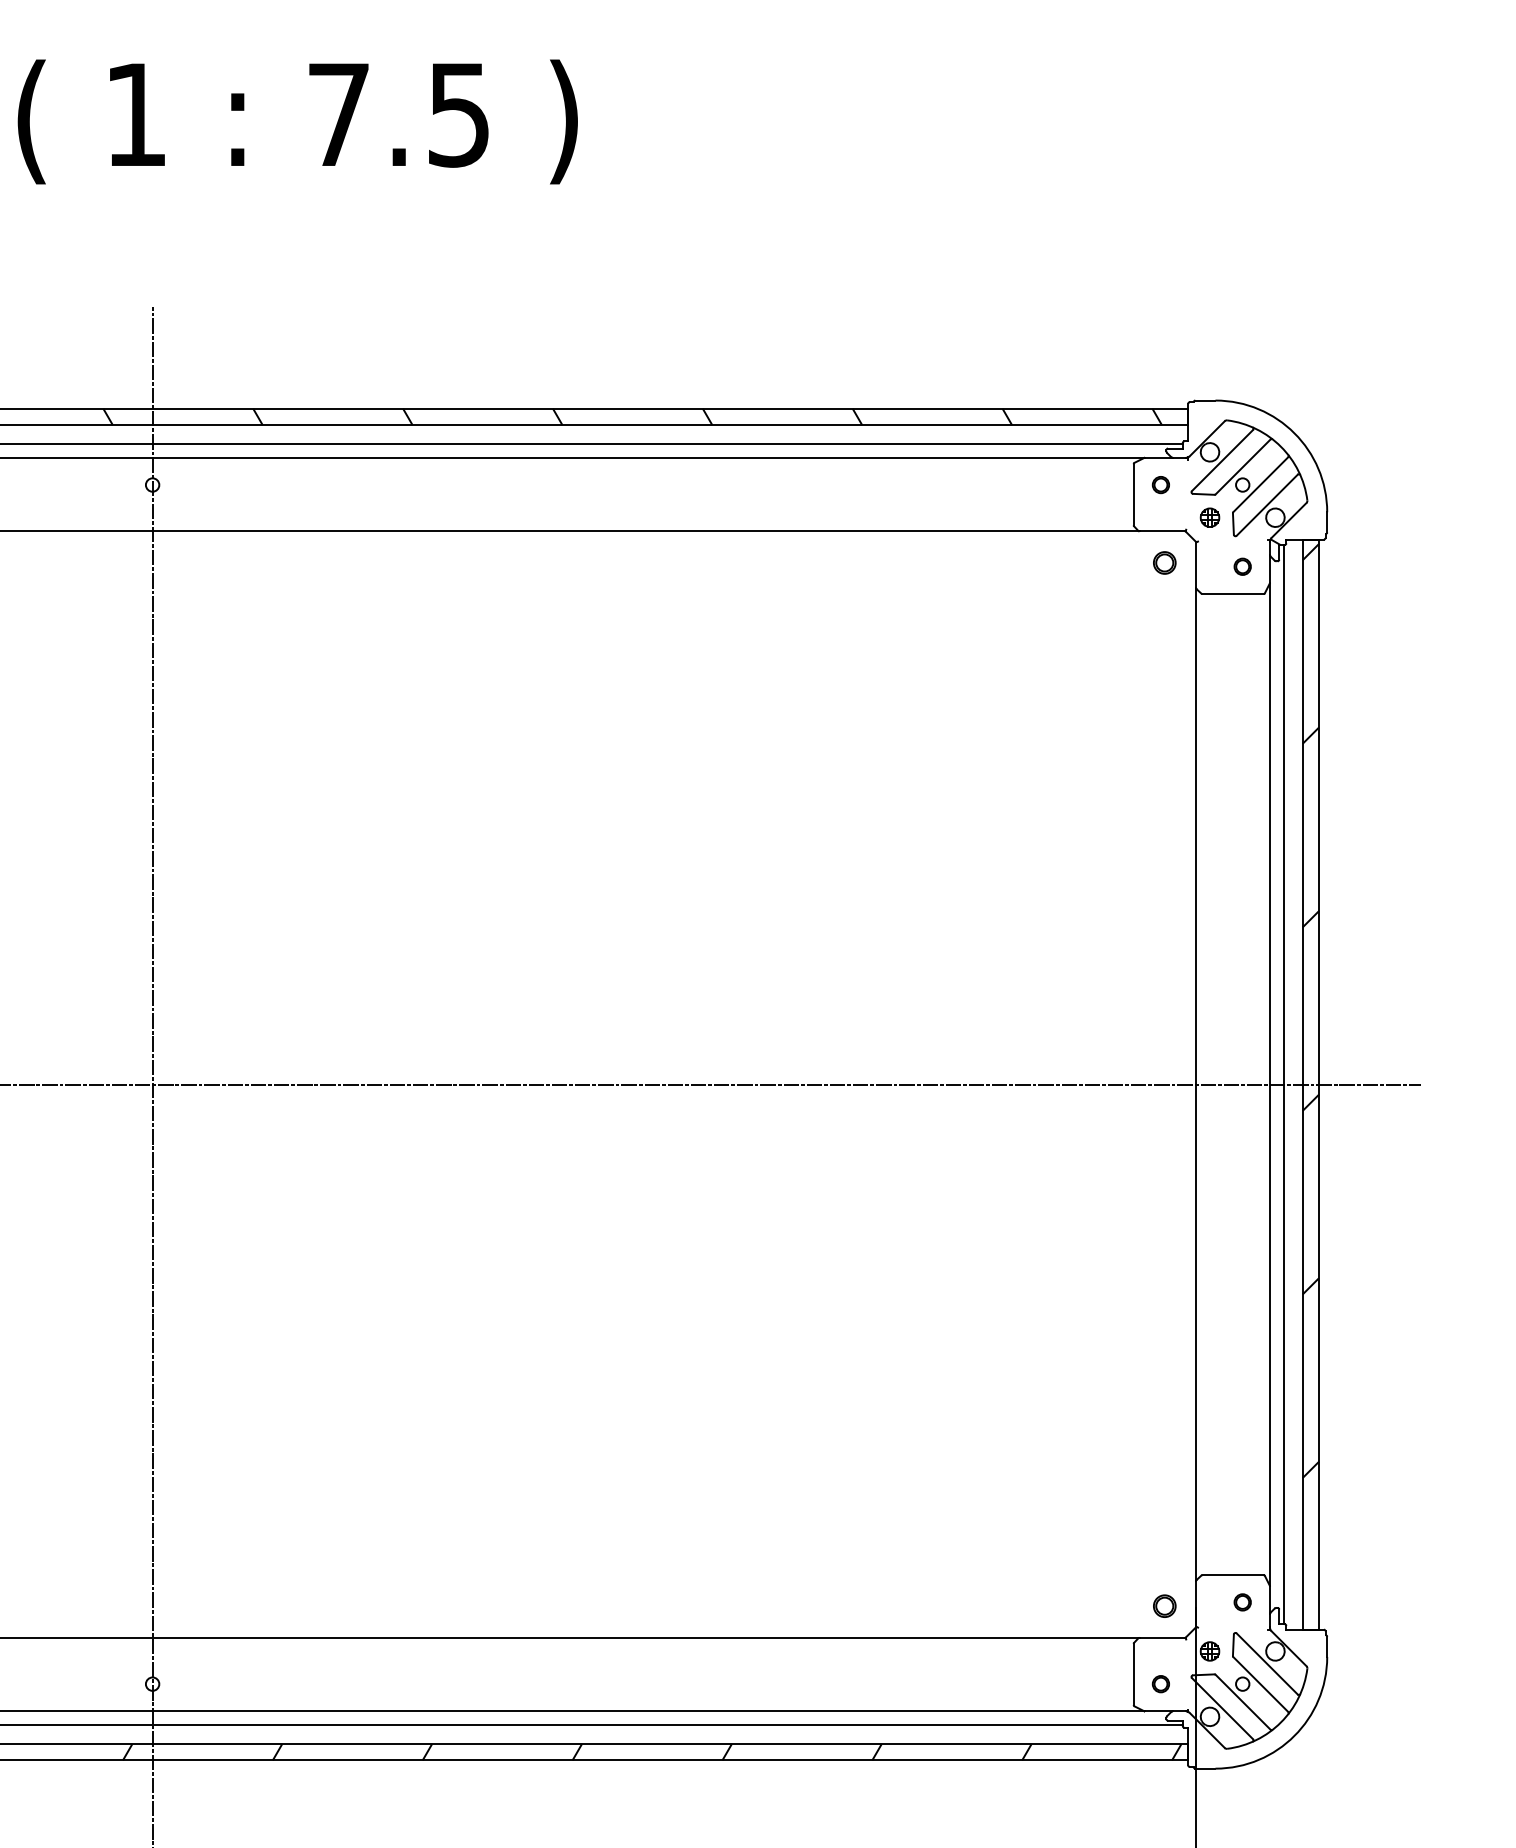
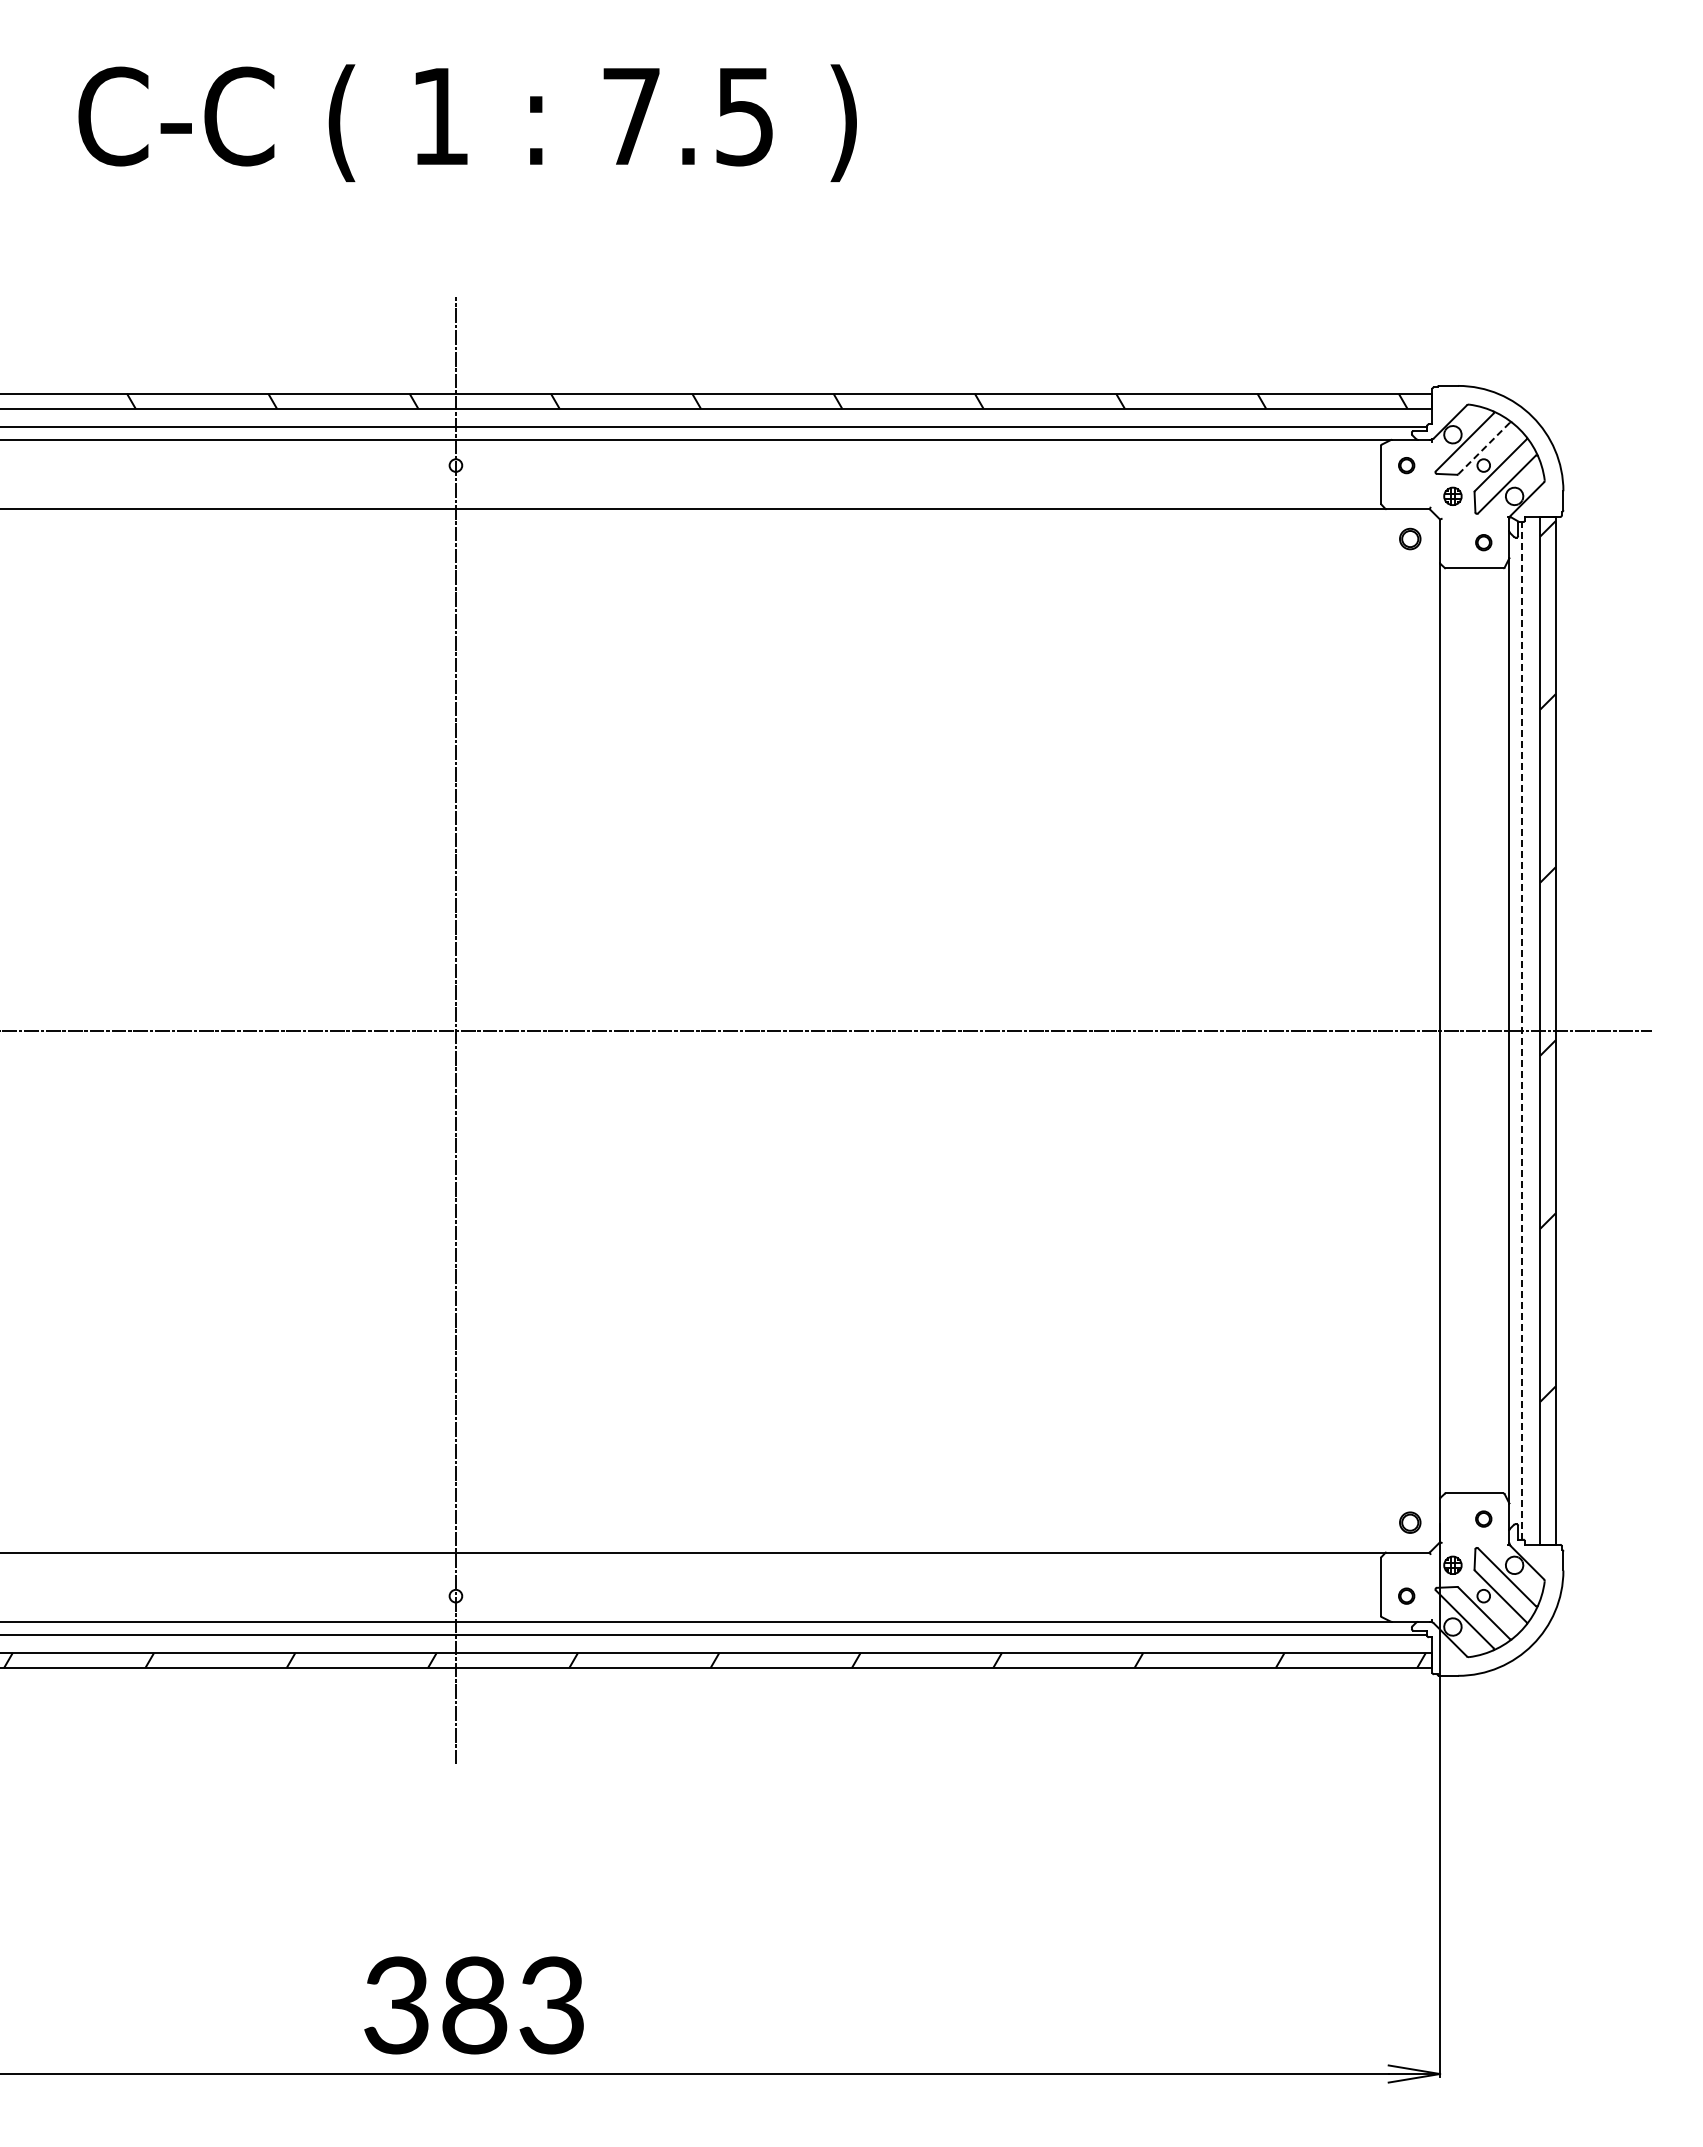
line: (1243, 466) -> (1484, 448), solid -> dashed
line: (1283, 1084) -> (1522, 1030), solid -> dashed

